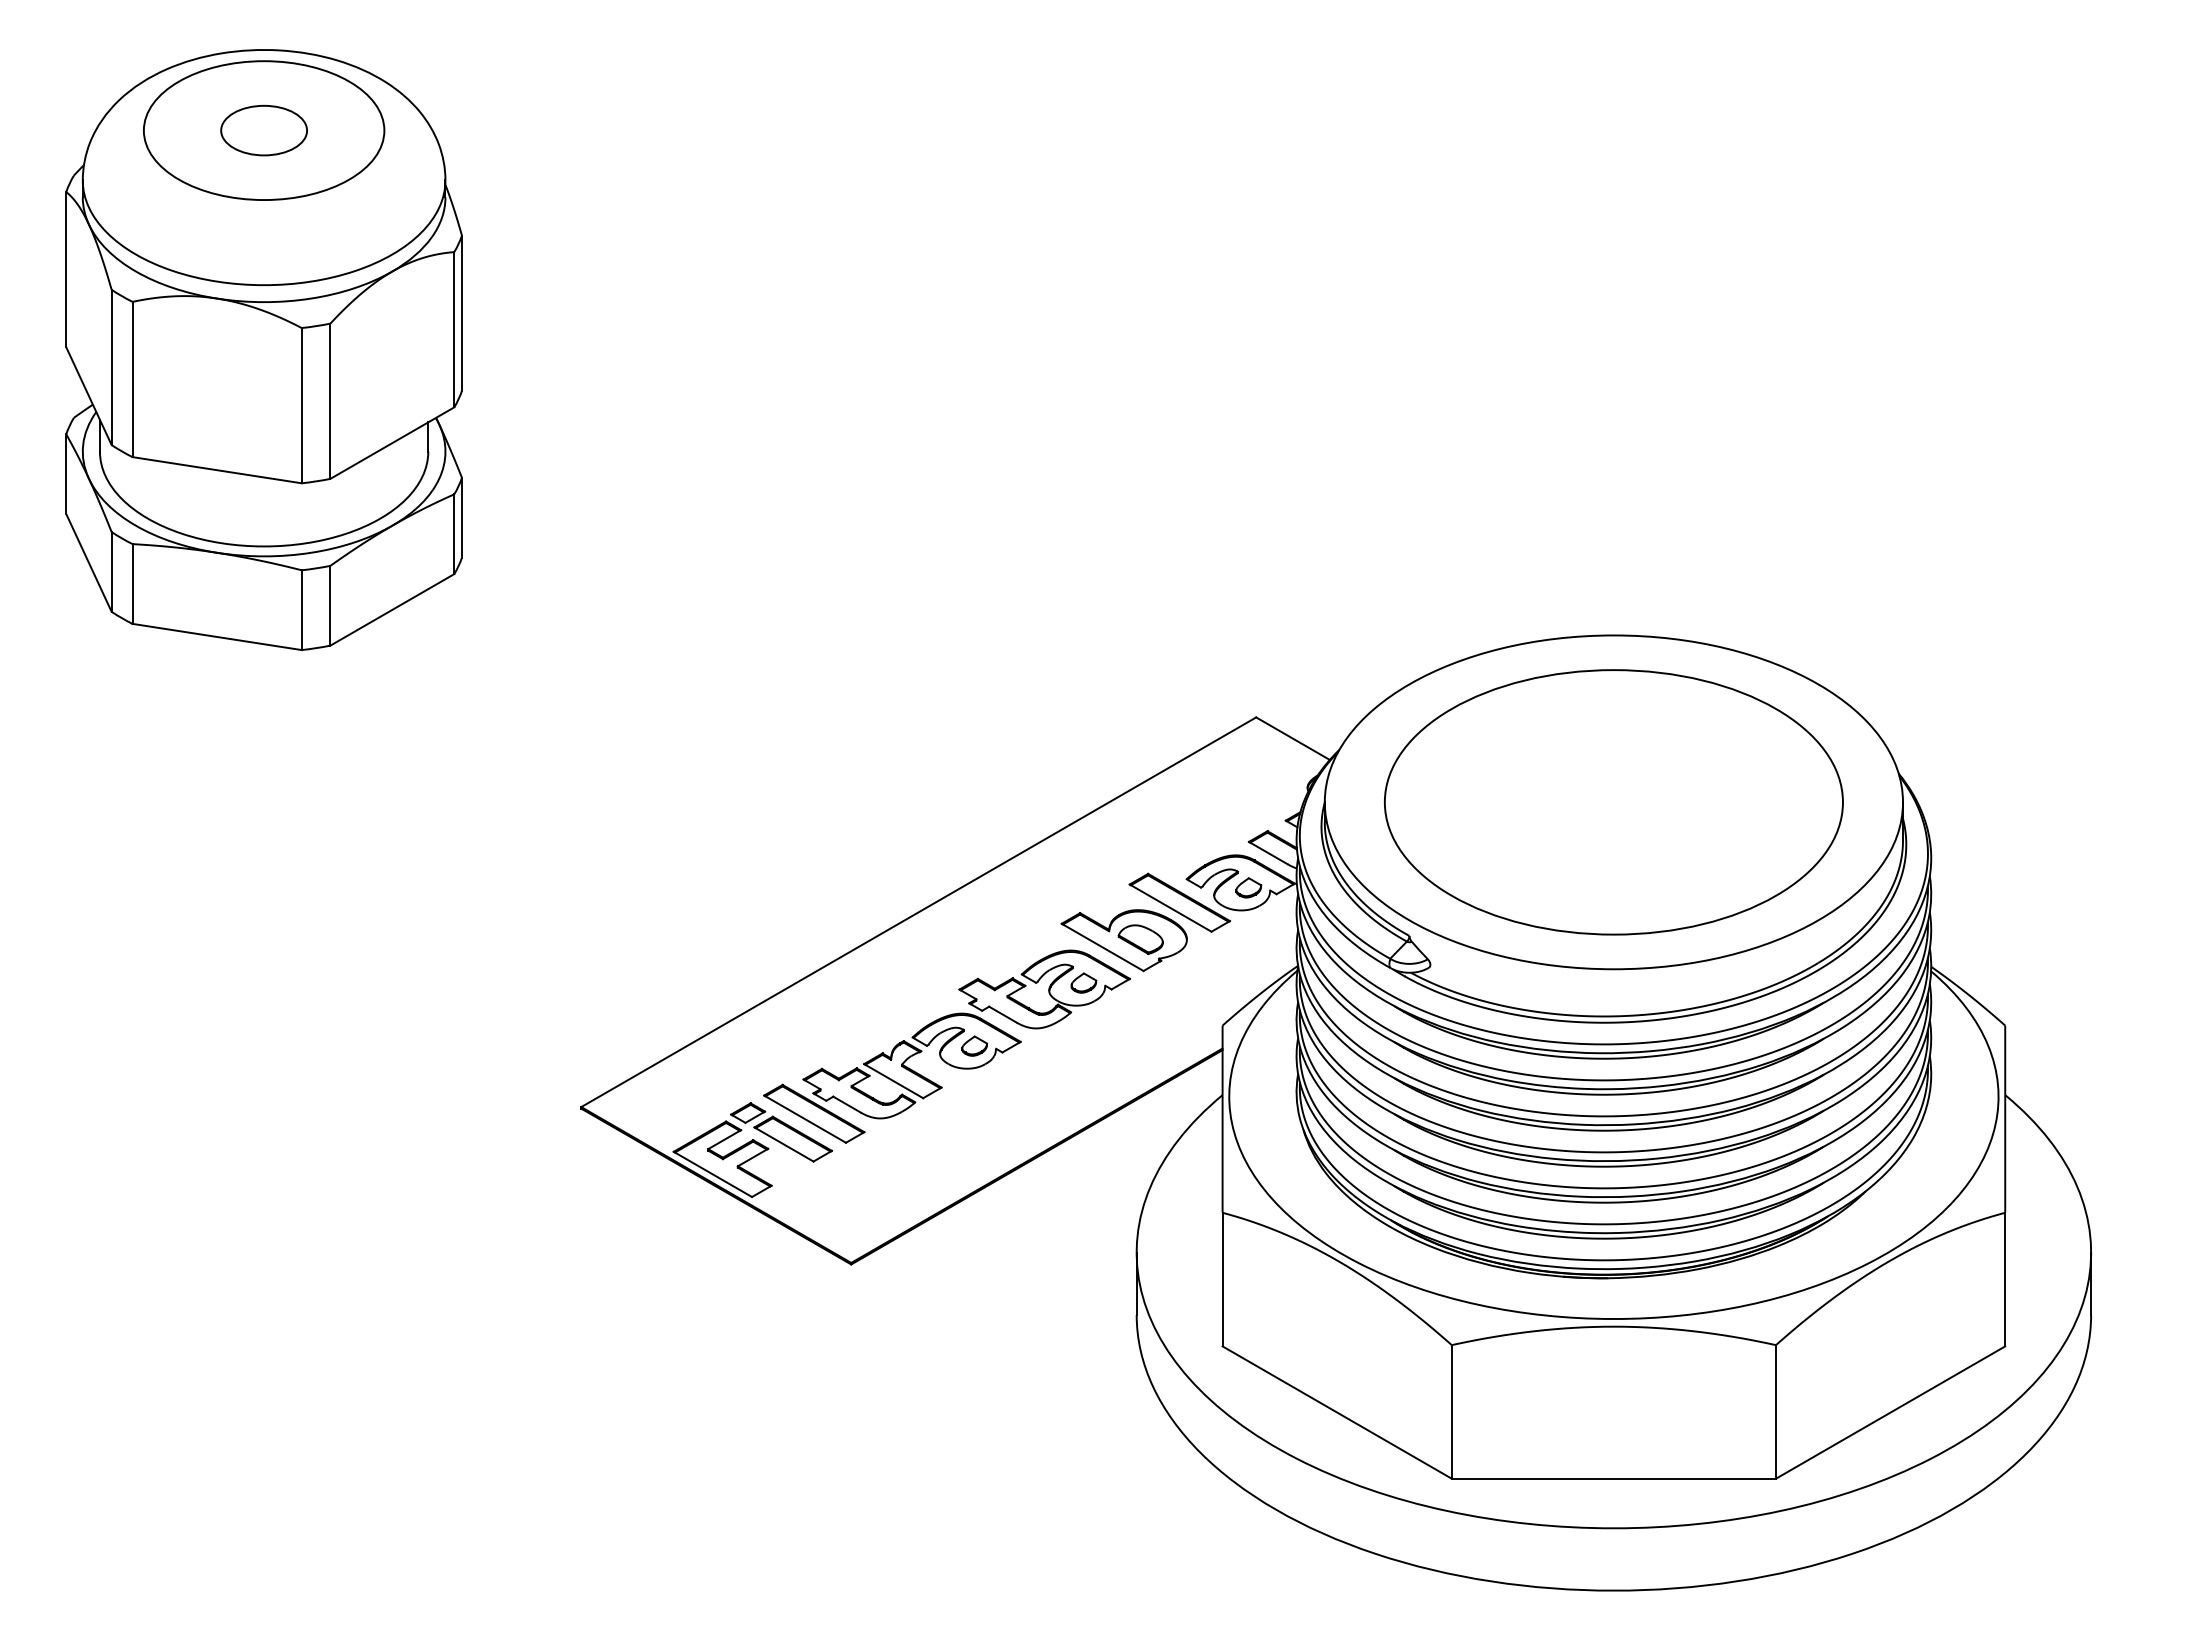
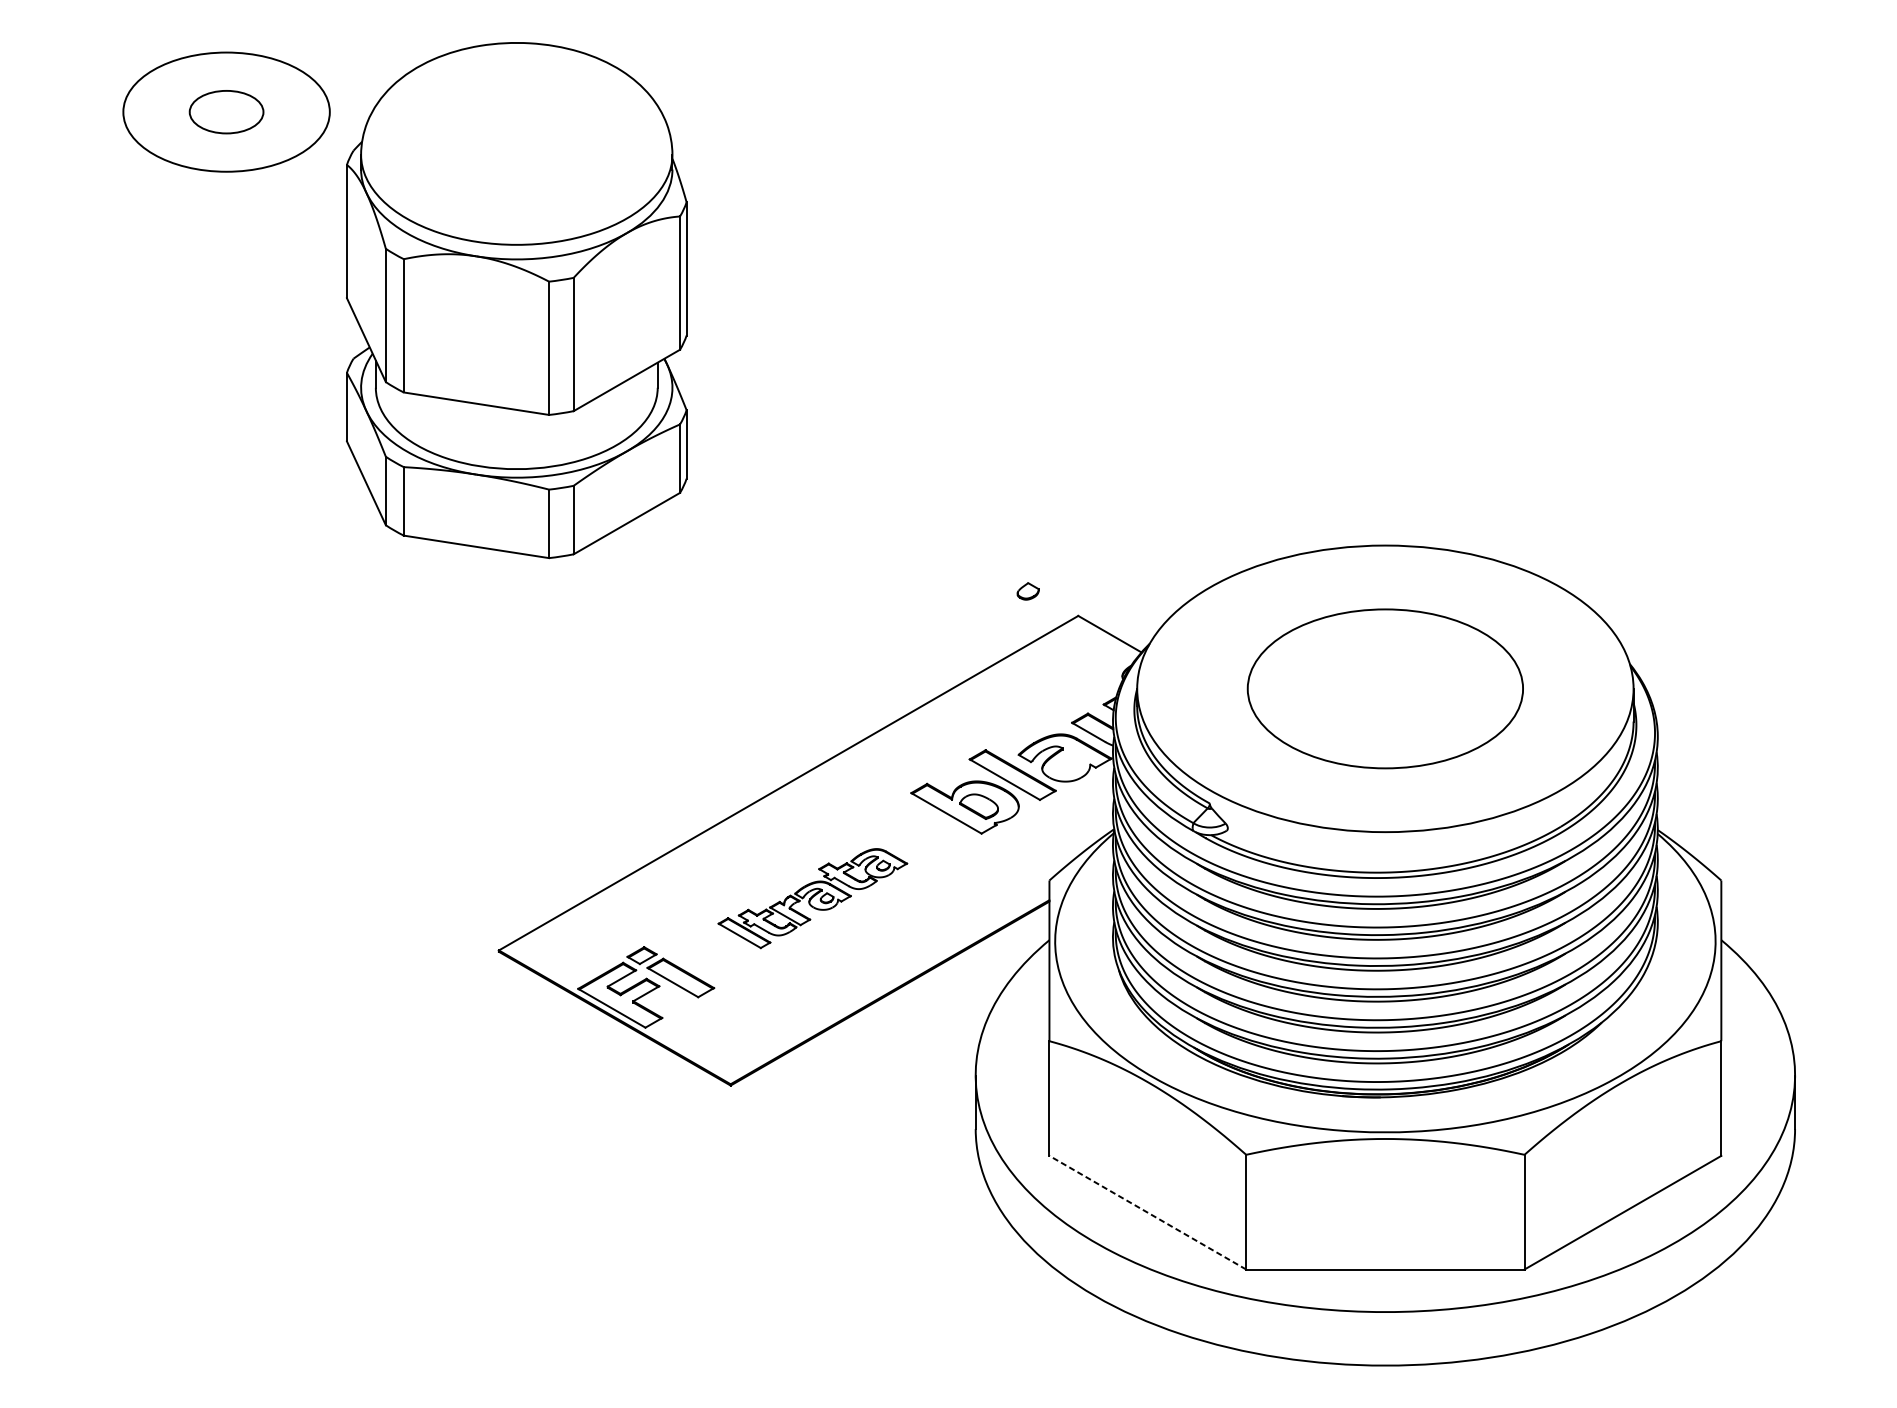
part: (263, 349) -> (516, 300), moved
part: (1613, 802) -> (1385, 688), size x0.7
part: (1248, 887) -> (1027, 591), moved
part: (946, 1046) -> (812, 898), size x0.6
line: (1336, 1412) -> (1147, 1212), solid -> dashed

